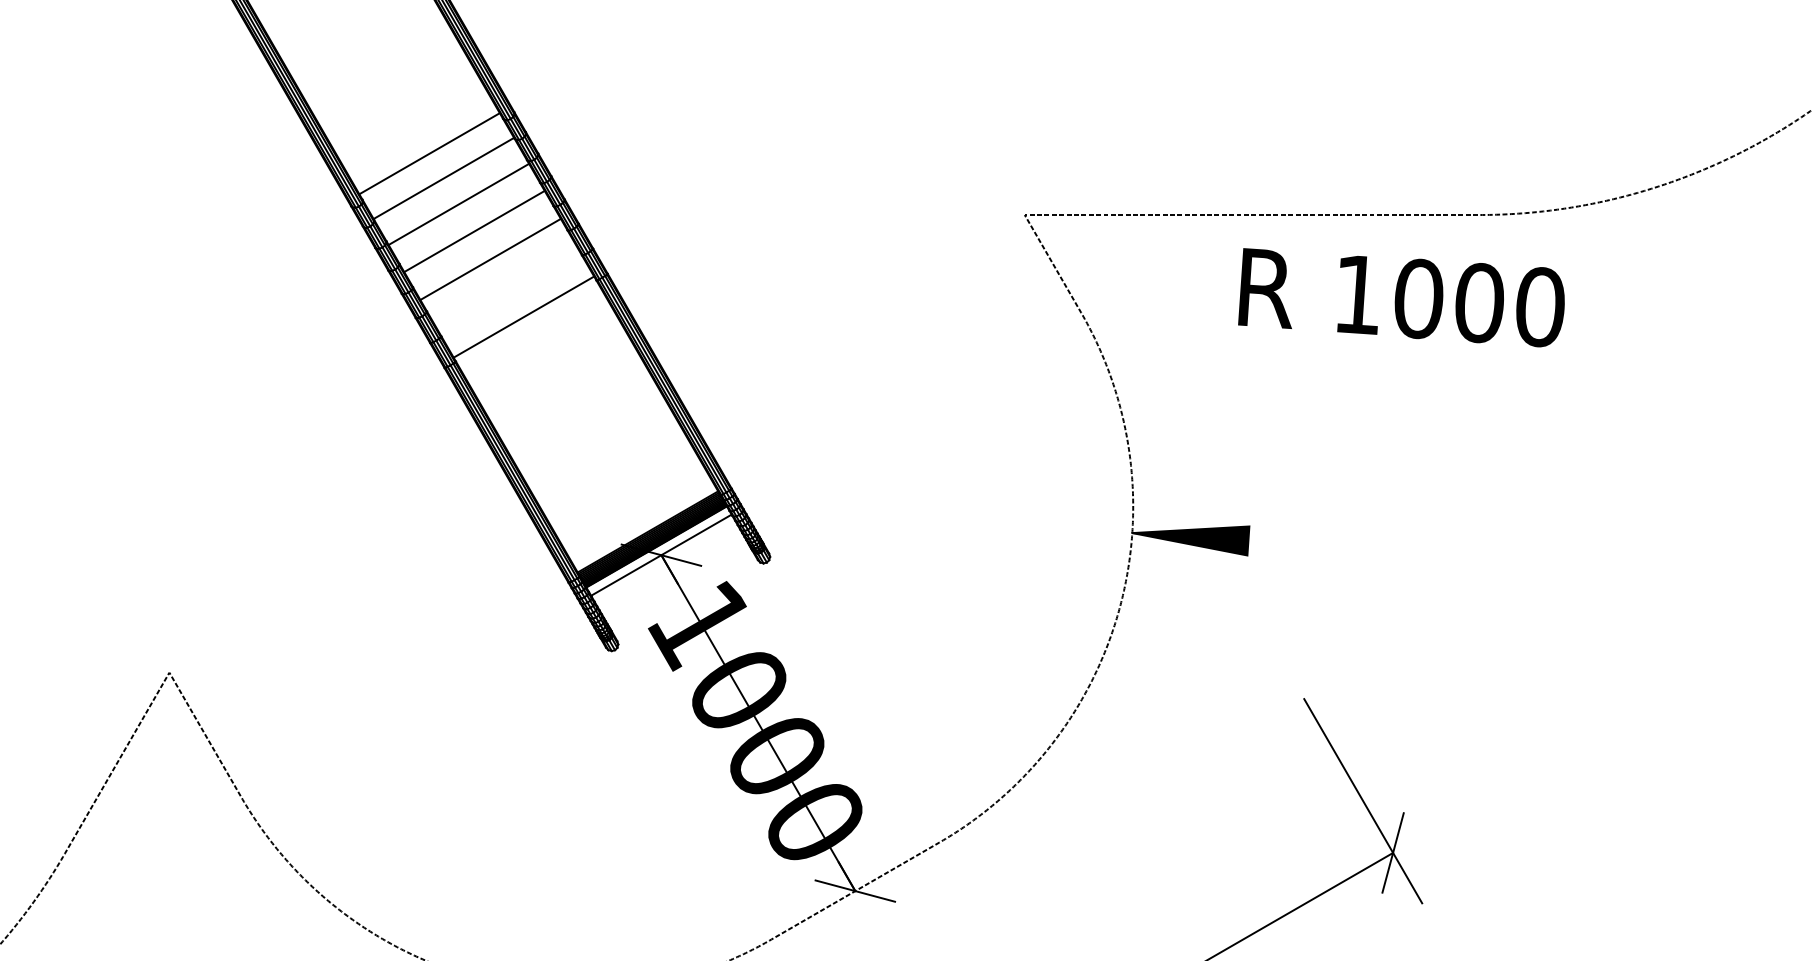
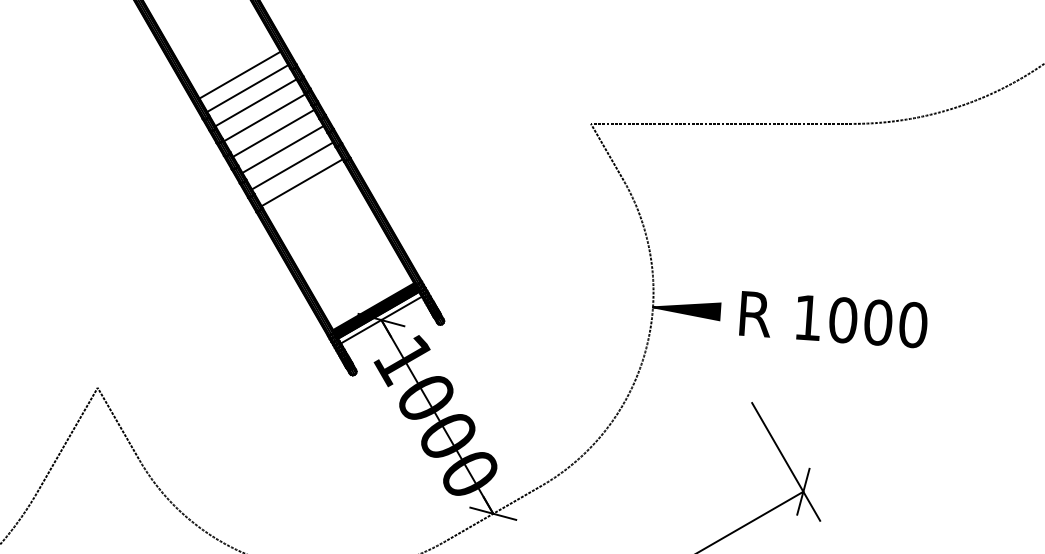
line: (415, 129) -> (239, 74), added
line: (507, 287) -> (292, 165), added
text: (1401, 297) -> (833, 319), moved

